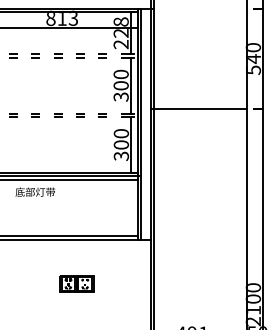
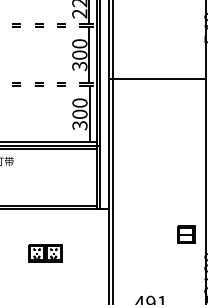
part: (227, 265) -> (186, 234), added
part: (76, 283) -> (45, 252), moved

